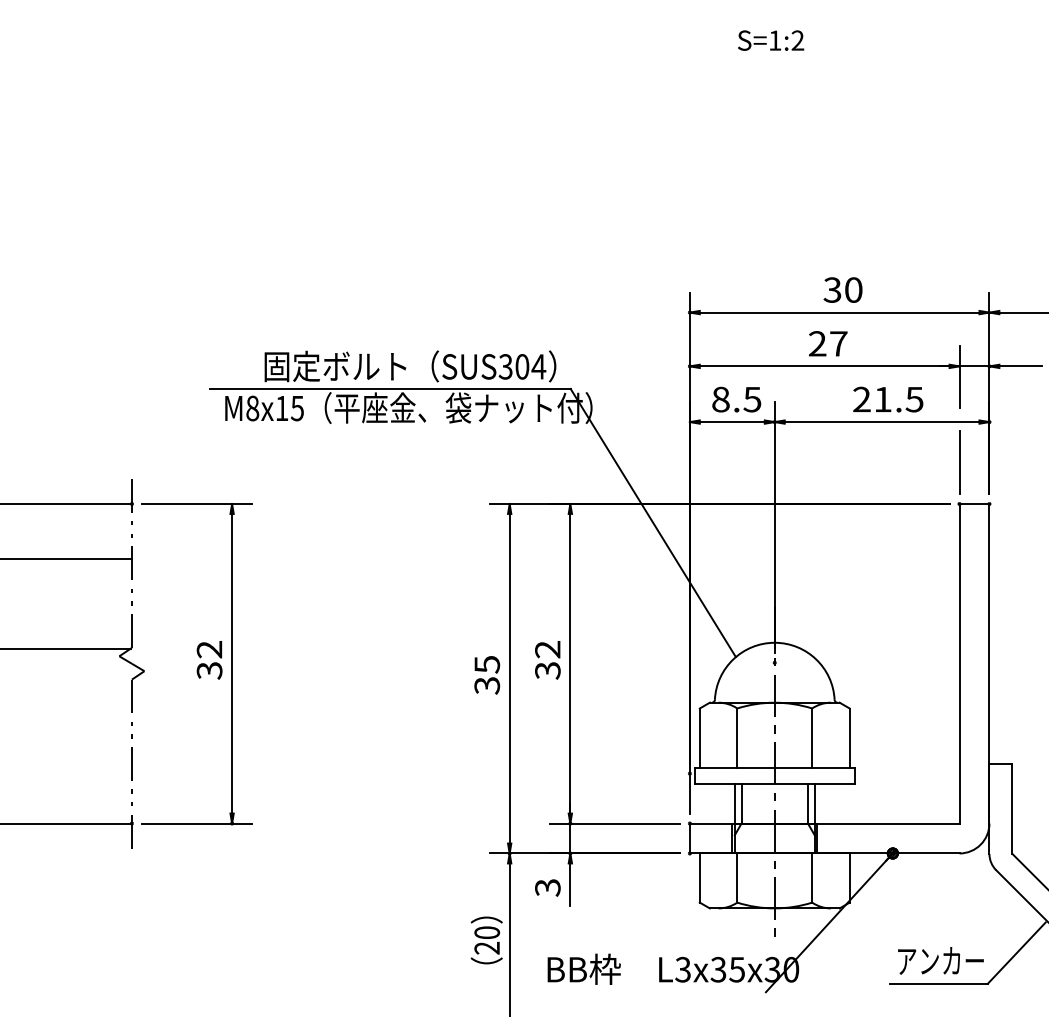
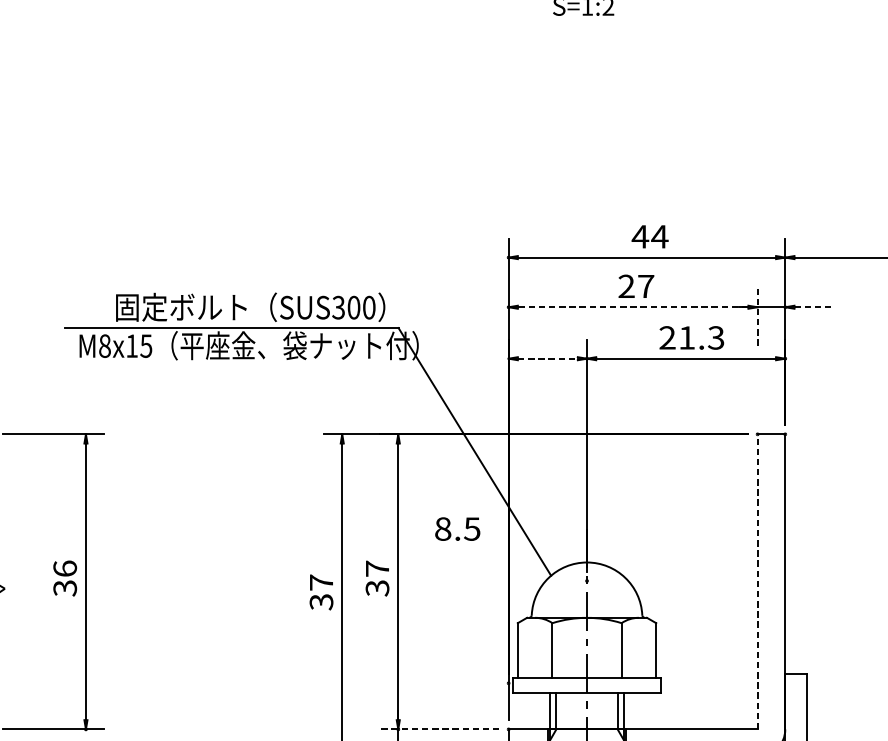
text: (843, 289) -> (650, 236), 30 -> 44
text: (538, 366) -> (368, 307), SUS304 -> SUS300
line: (824, 366) -> (632, 307), solid -> dashed
line: (1021, 366) -> (814, 307), solid -> dashed
line: (959, 377) -> (757, 317), solid -> dashed
text: (914, 398) -> (716, 336), 21.5 -> 21.3
text: (736, 399) -> (457, 528), moved
line: (732, 422) -> (548, 359), solid -> dashed
line: (959, 462) -> (757, 396), removed
text: (209, 649) -> (65, 568), 32 -> 36
text: (547, 649) -> (377, 568), 32 -> 37
line: (959, 663) -> (757, 581), solid -> dashed
text: (487, 664) -> (321, 582), 35 -> 37
line: (615, 823) -> (439, 729), solid -> dashed

